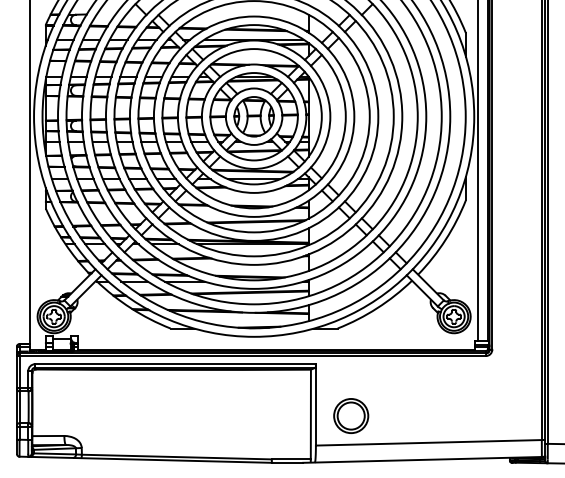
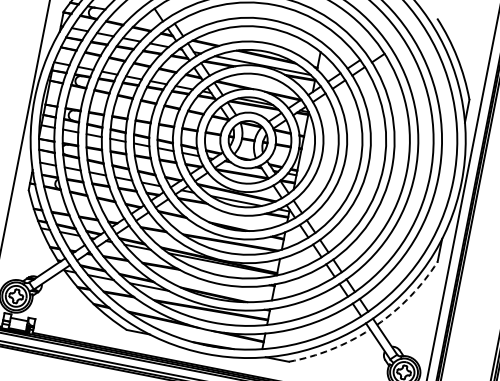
arc: (445, 239) -> (410, 295), solid -> dashed
arc: (377, 308) -> (331, 349), solid -> dashed

